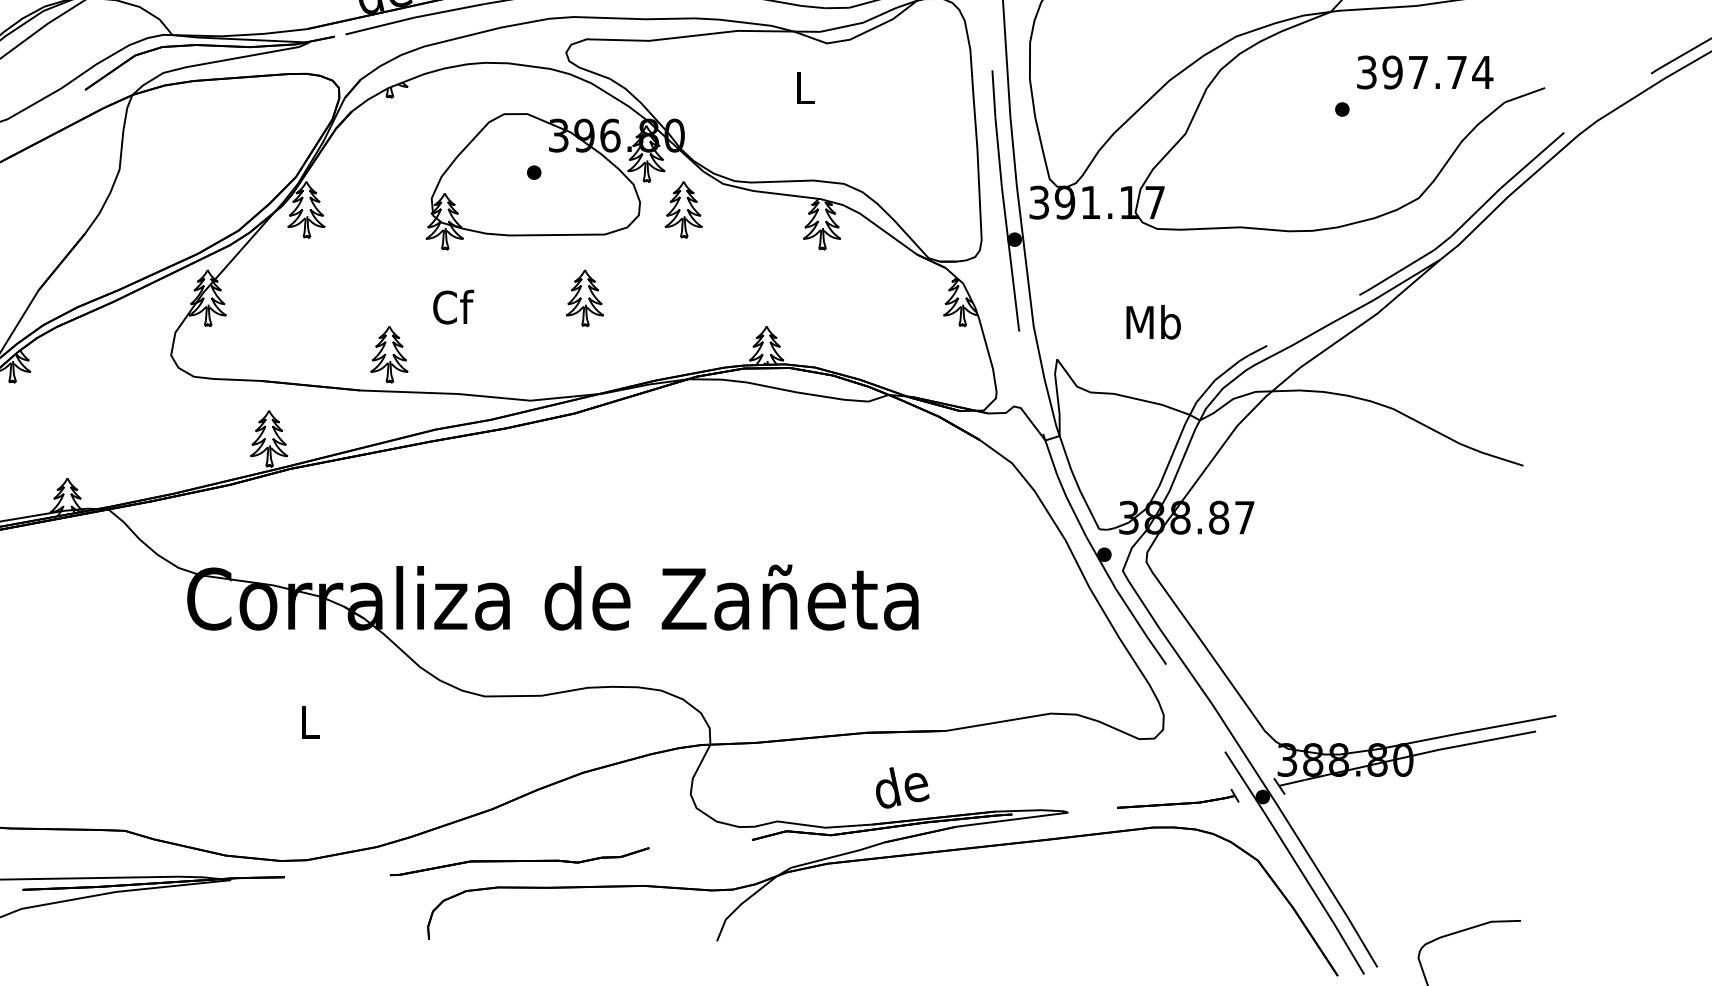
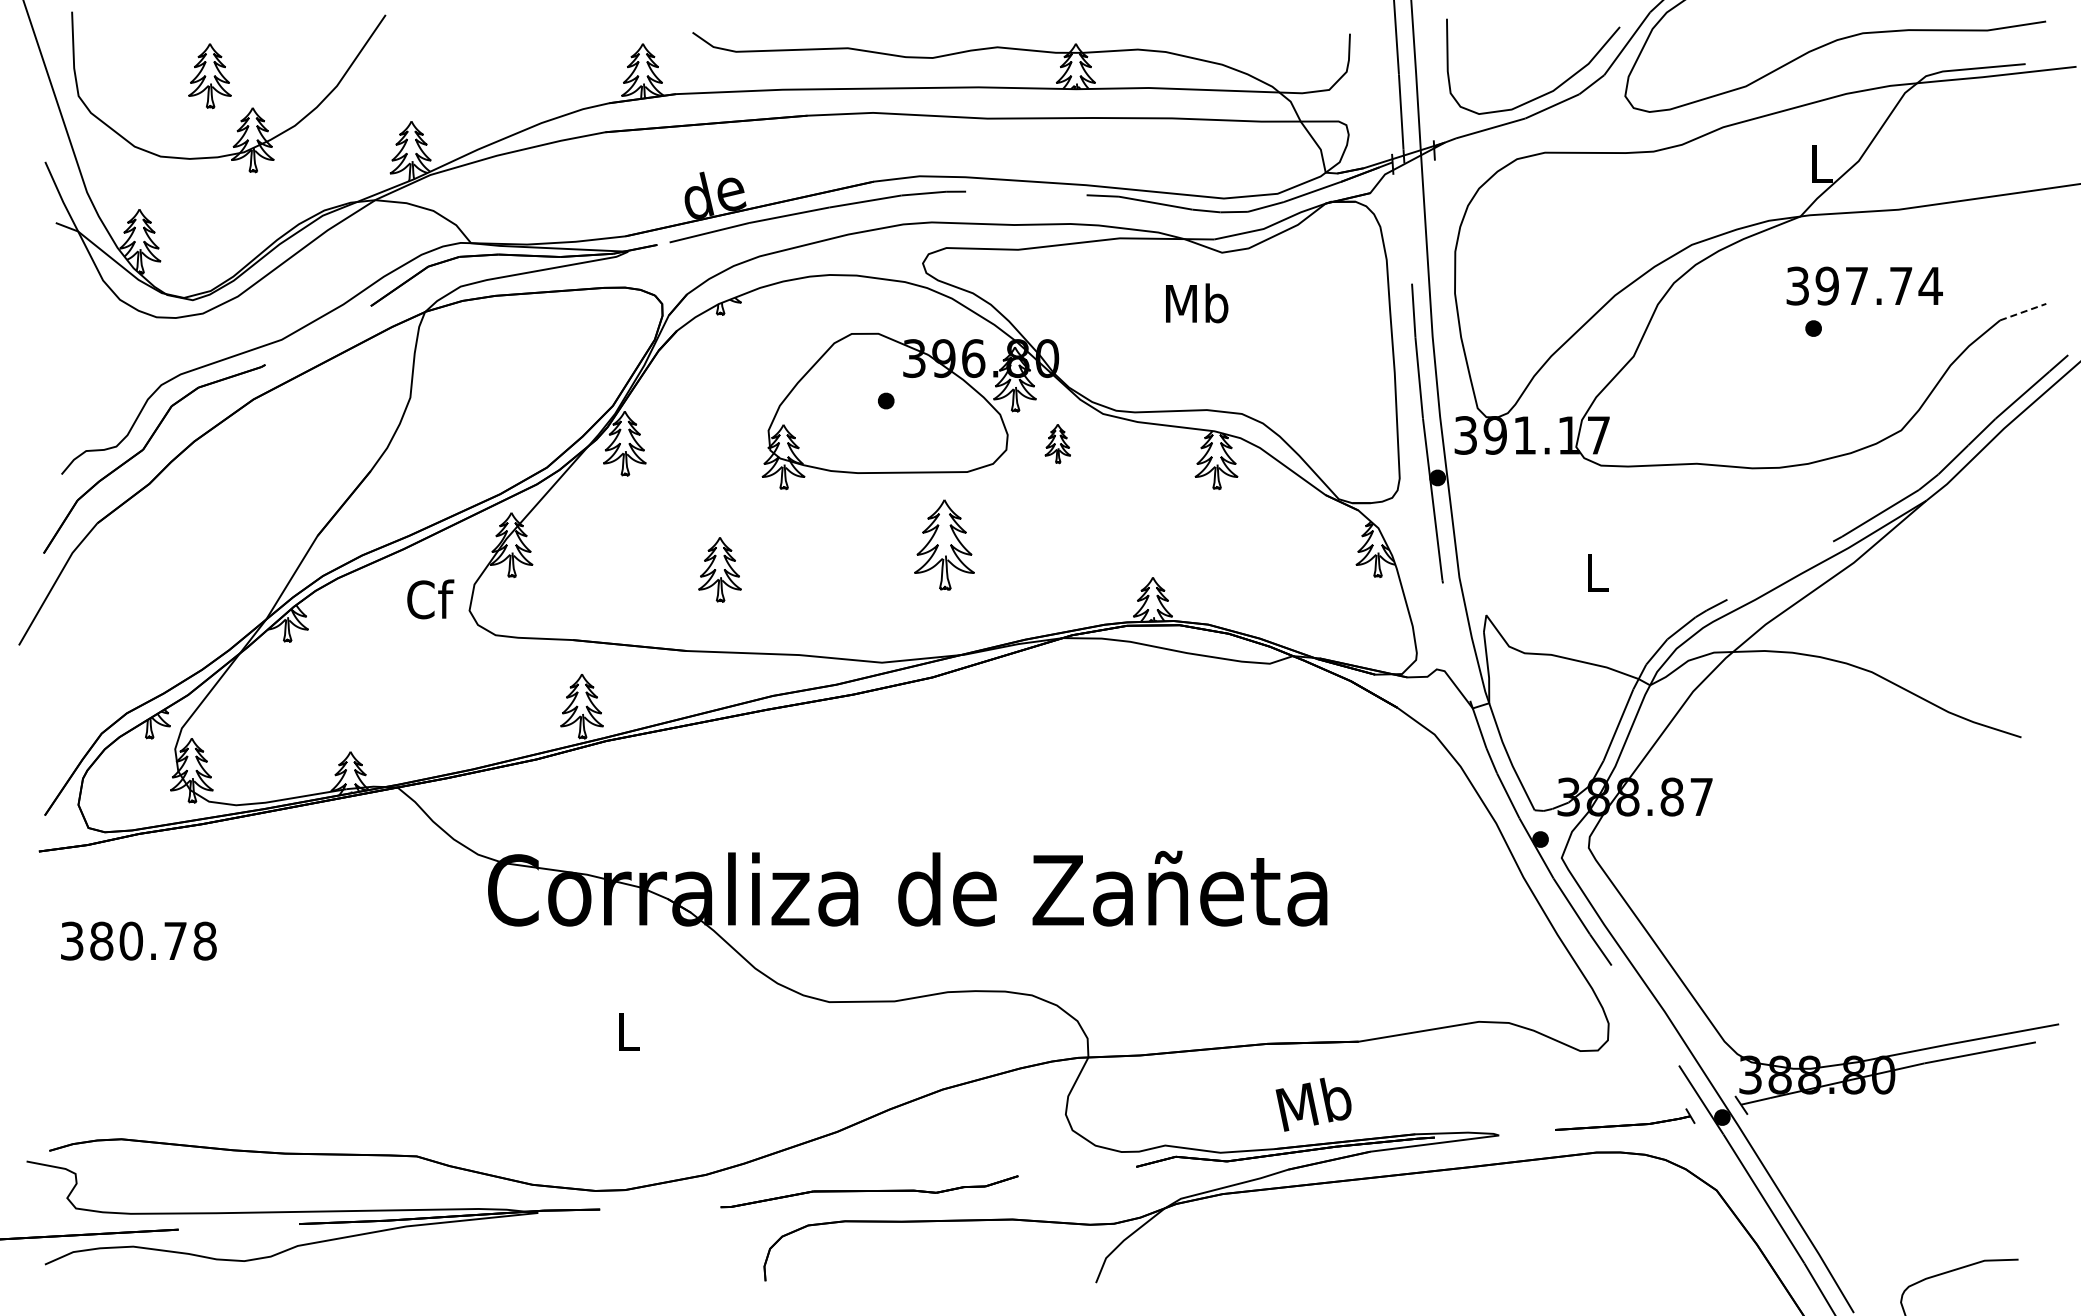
text: (1425, 71) -> (1864, 285), moved
text: (805, 87) -> (1197, 303), L -> Mb
line: (1525, 95) -> (2023, 312), solid -> dashed
part: (683, 209) -> (1057, 443), size x0.6
part: (585, 297) -> (944, 544), size x1.4
text: (453, 307) -> (430, 599), moved
text: (1154, 322) -> (1597, 572), Mb -> L
part: (388, 354) -> (719, 569), moved
text: (906, 785) -> (1313, 1104), de -> Mb

